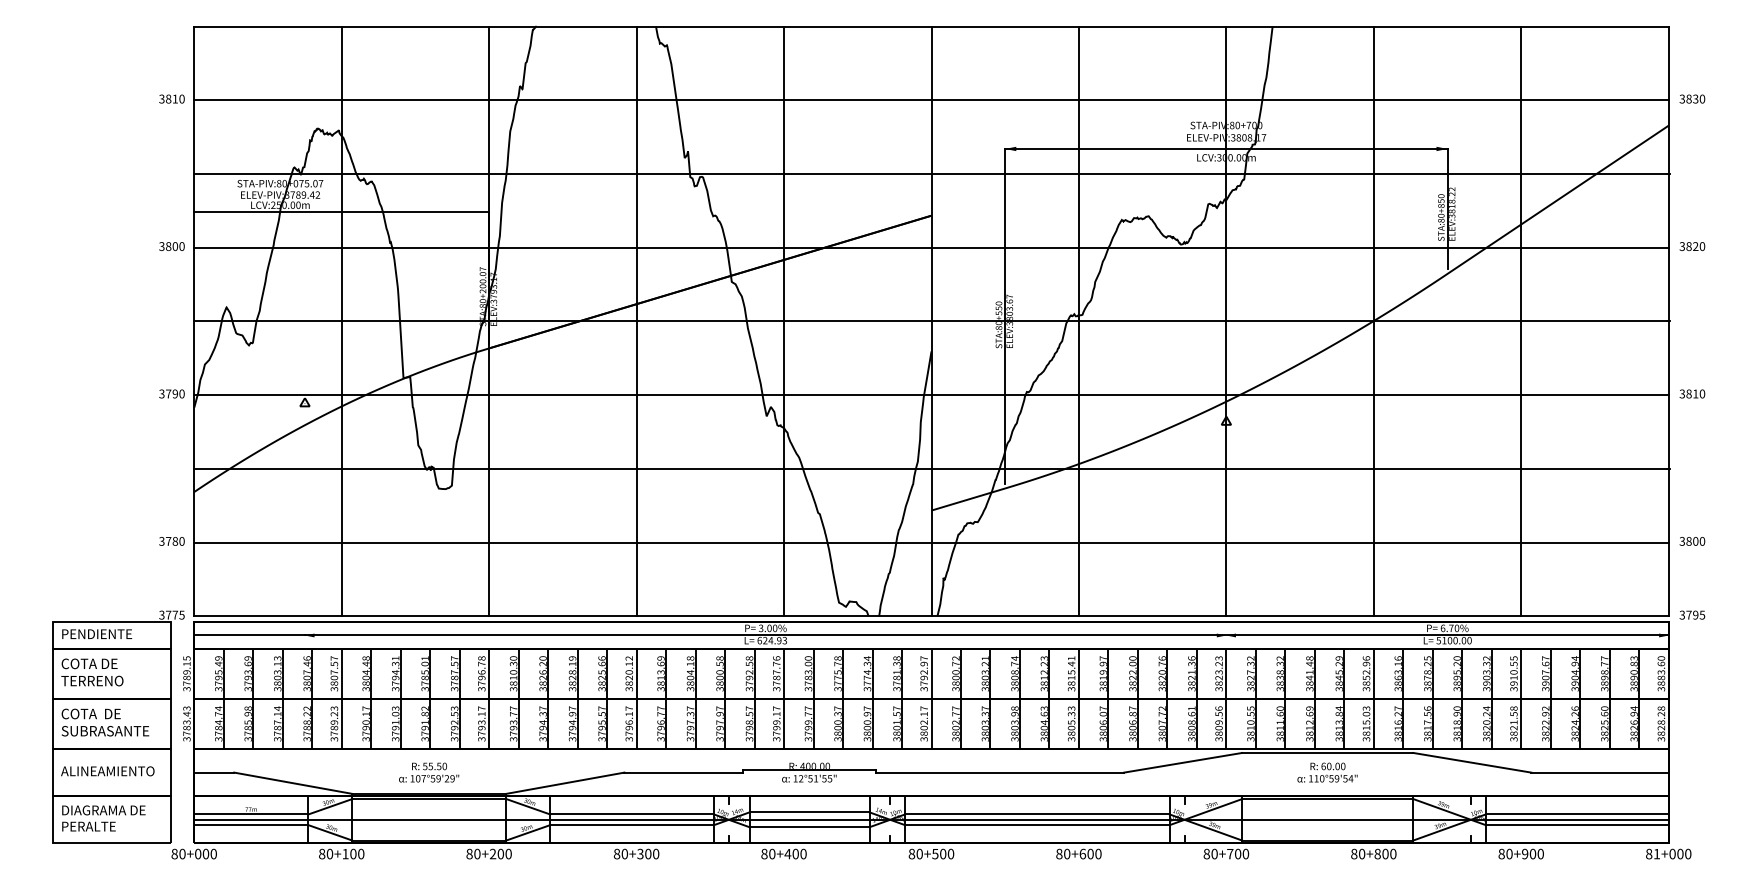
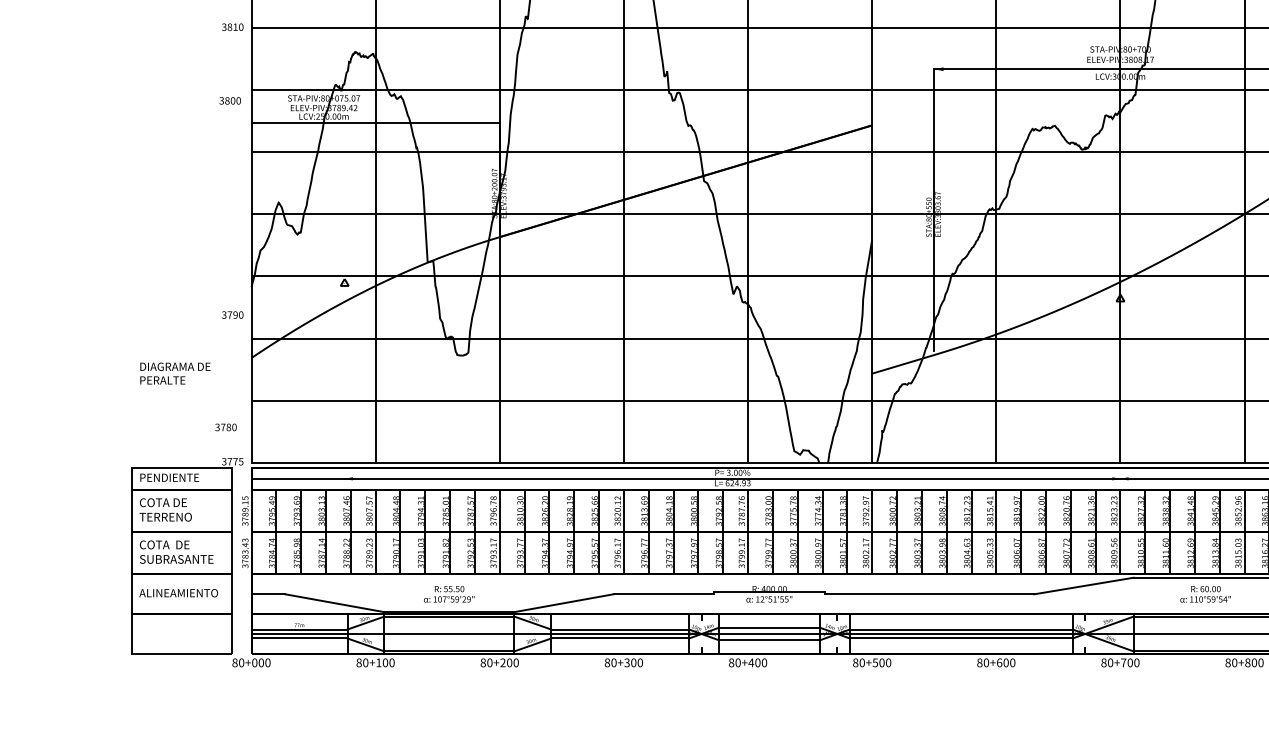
text: (171, 246) -> (229, 100), moved
text: (171, 393) -> (232, 314), moved
text: (171, 541) -> (225, 427), moved
text: (103, 818) -> (175, 373), moved

